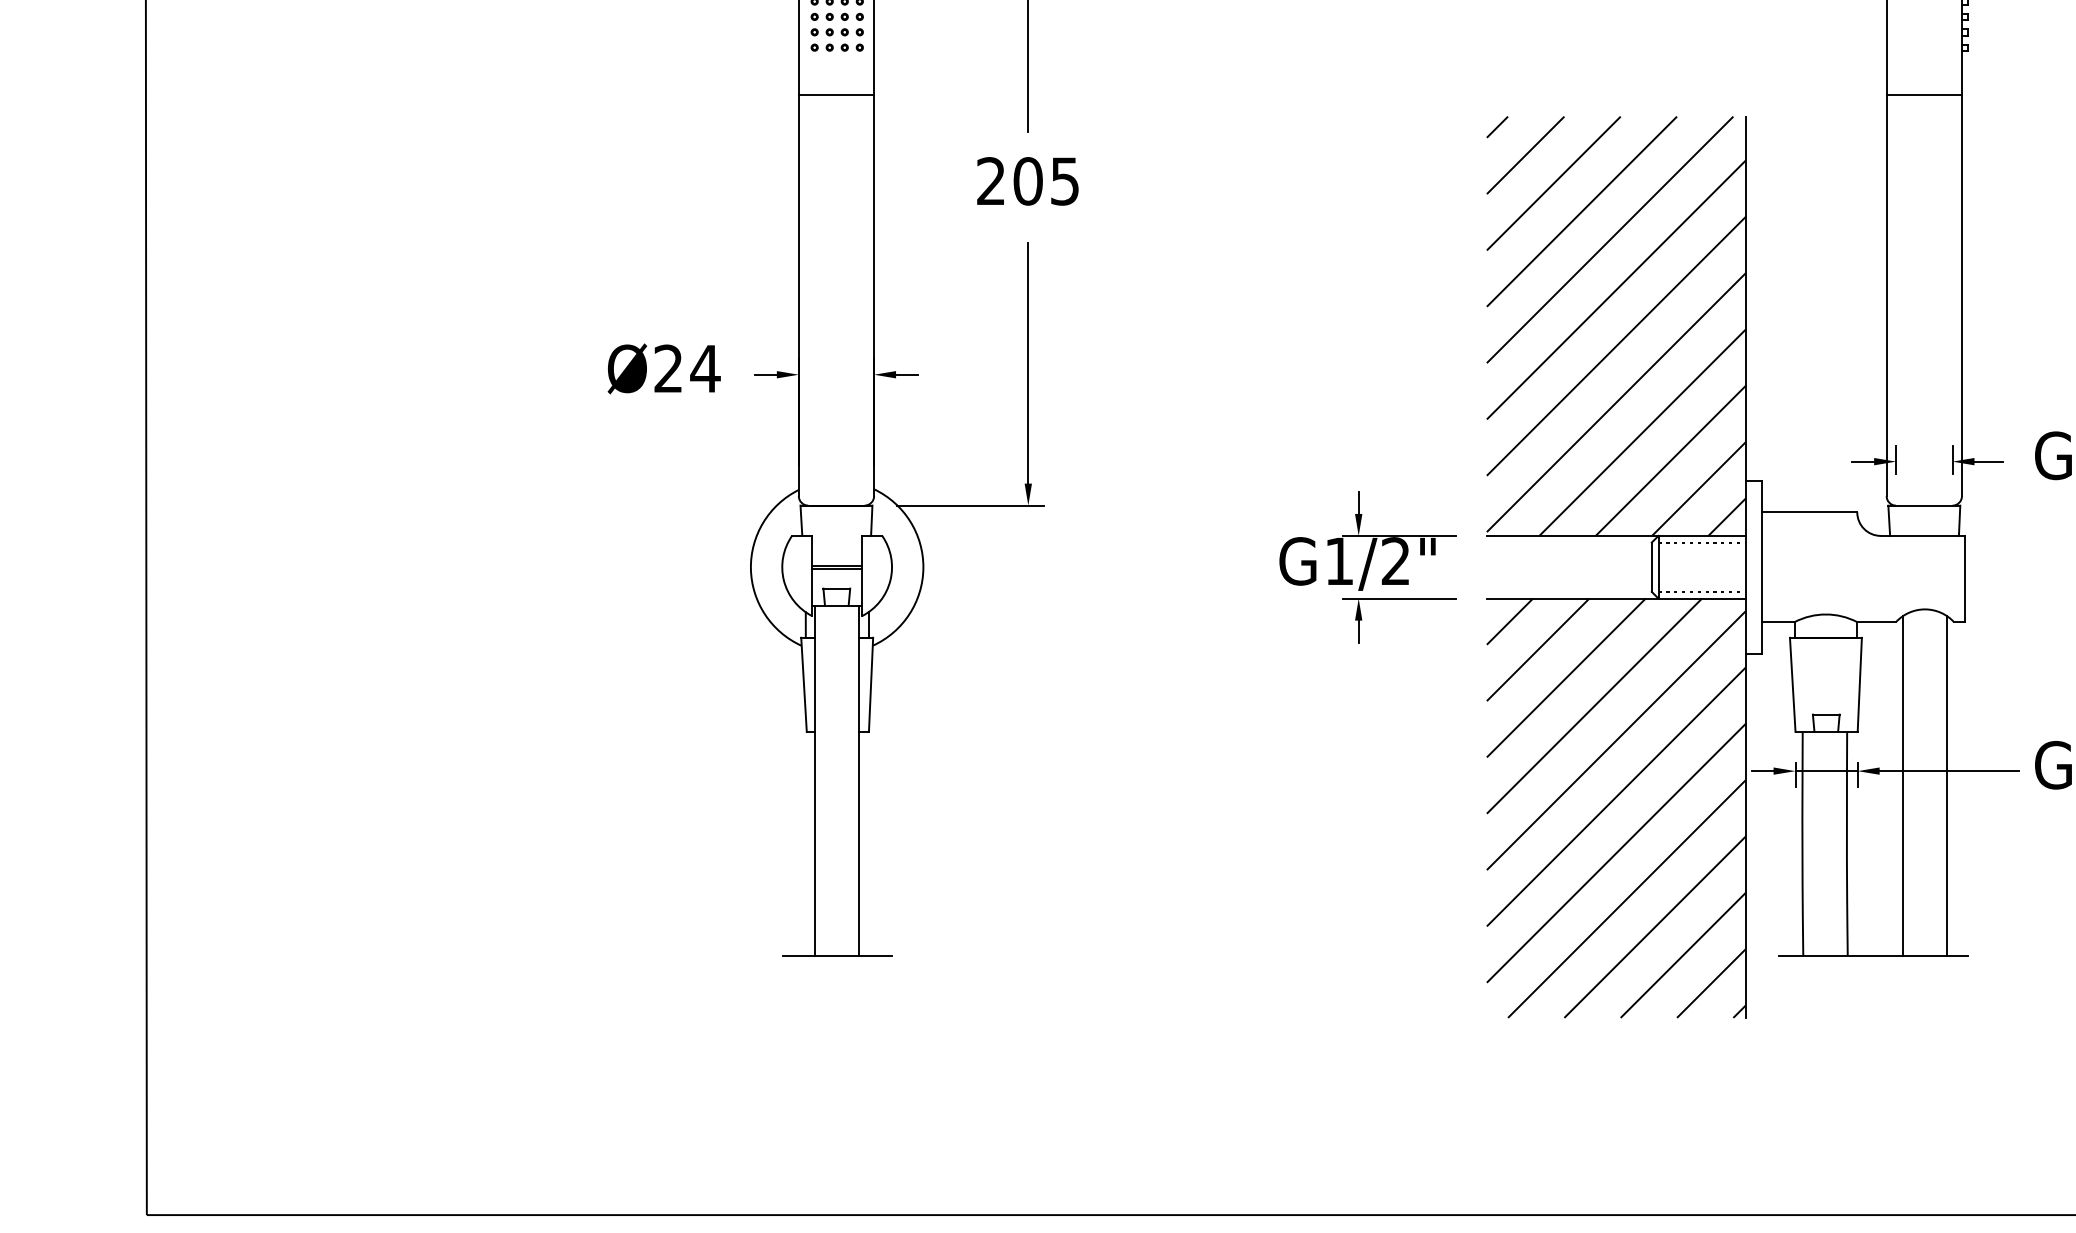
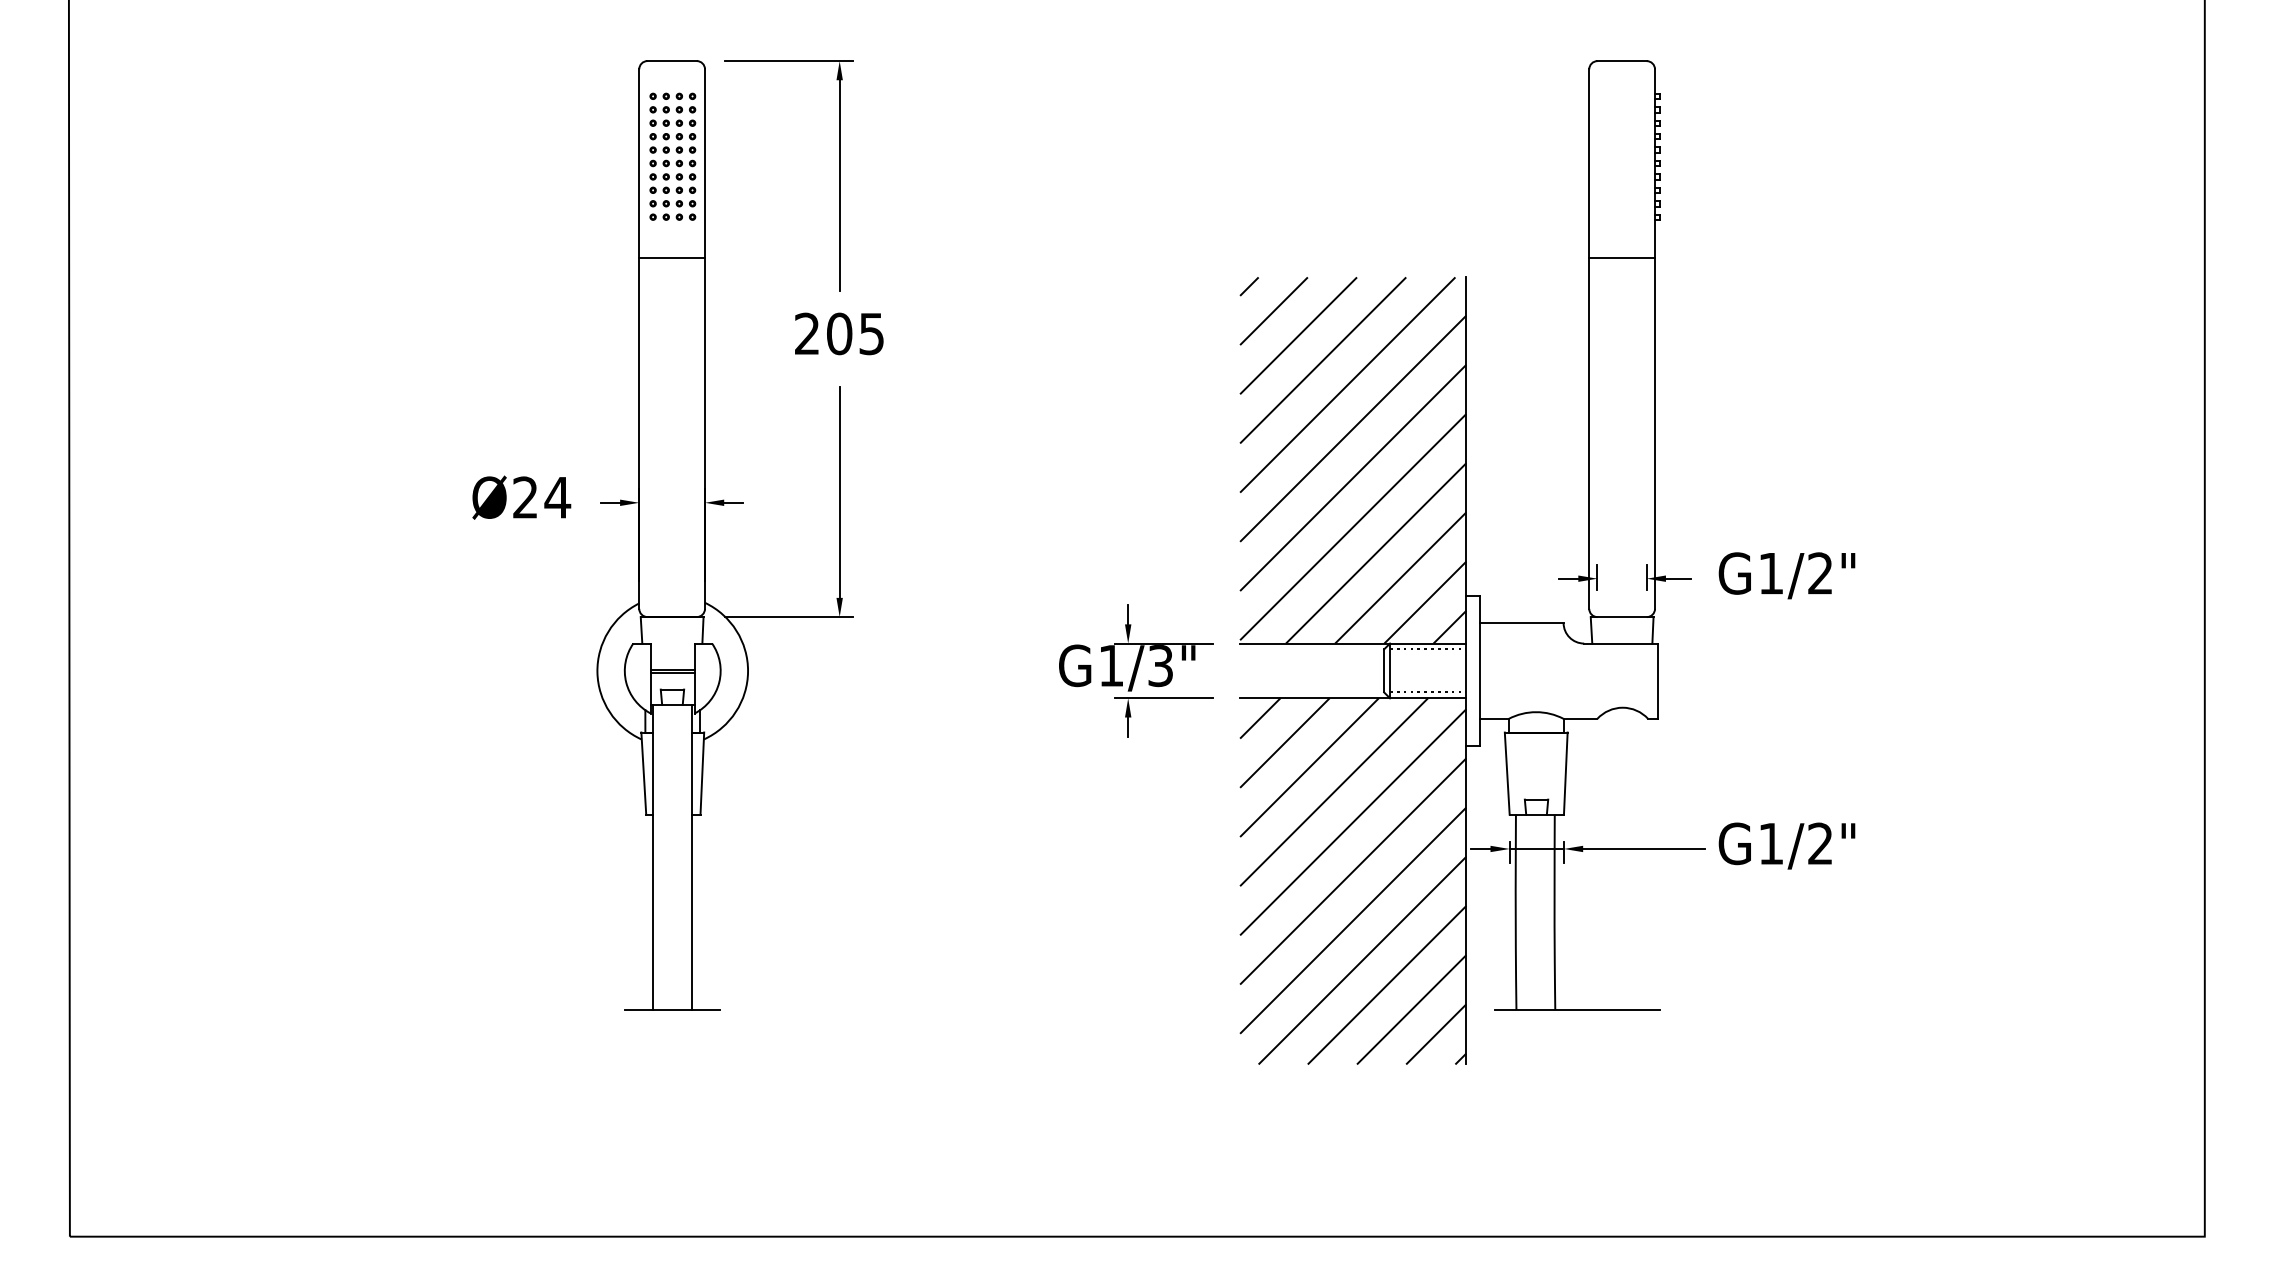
text: (1395, 562) -> (1160, 666), G1/2" -> G1/3"
line: (1902, 785) -> (1603, 861), removed
line: (1947, 785) -> (1642, 861), removed

